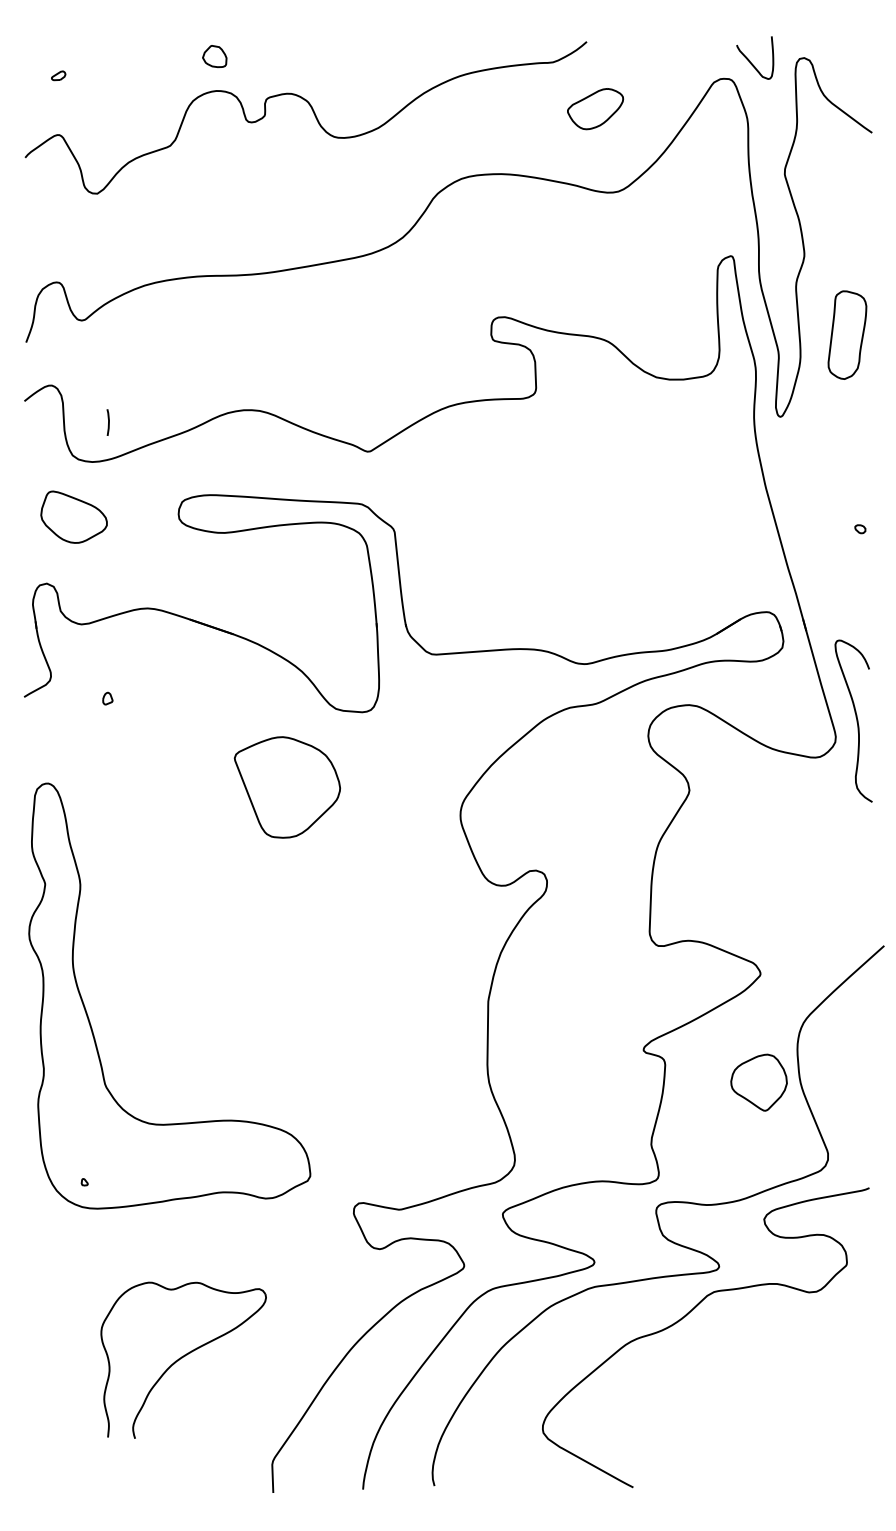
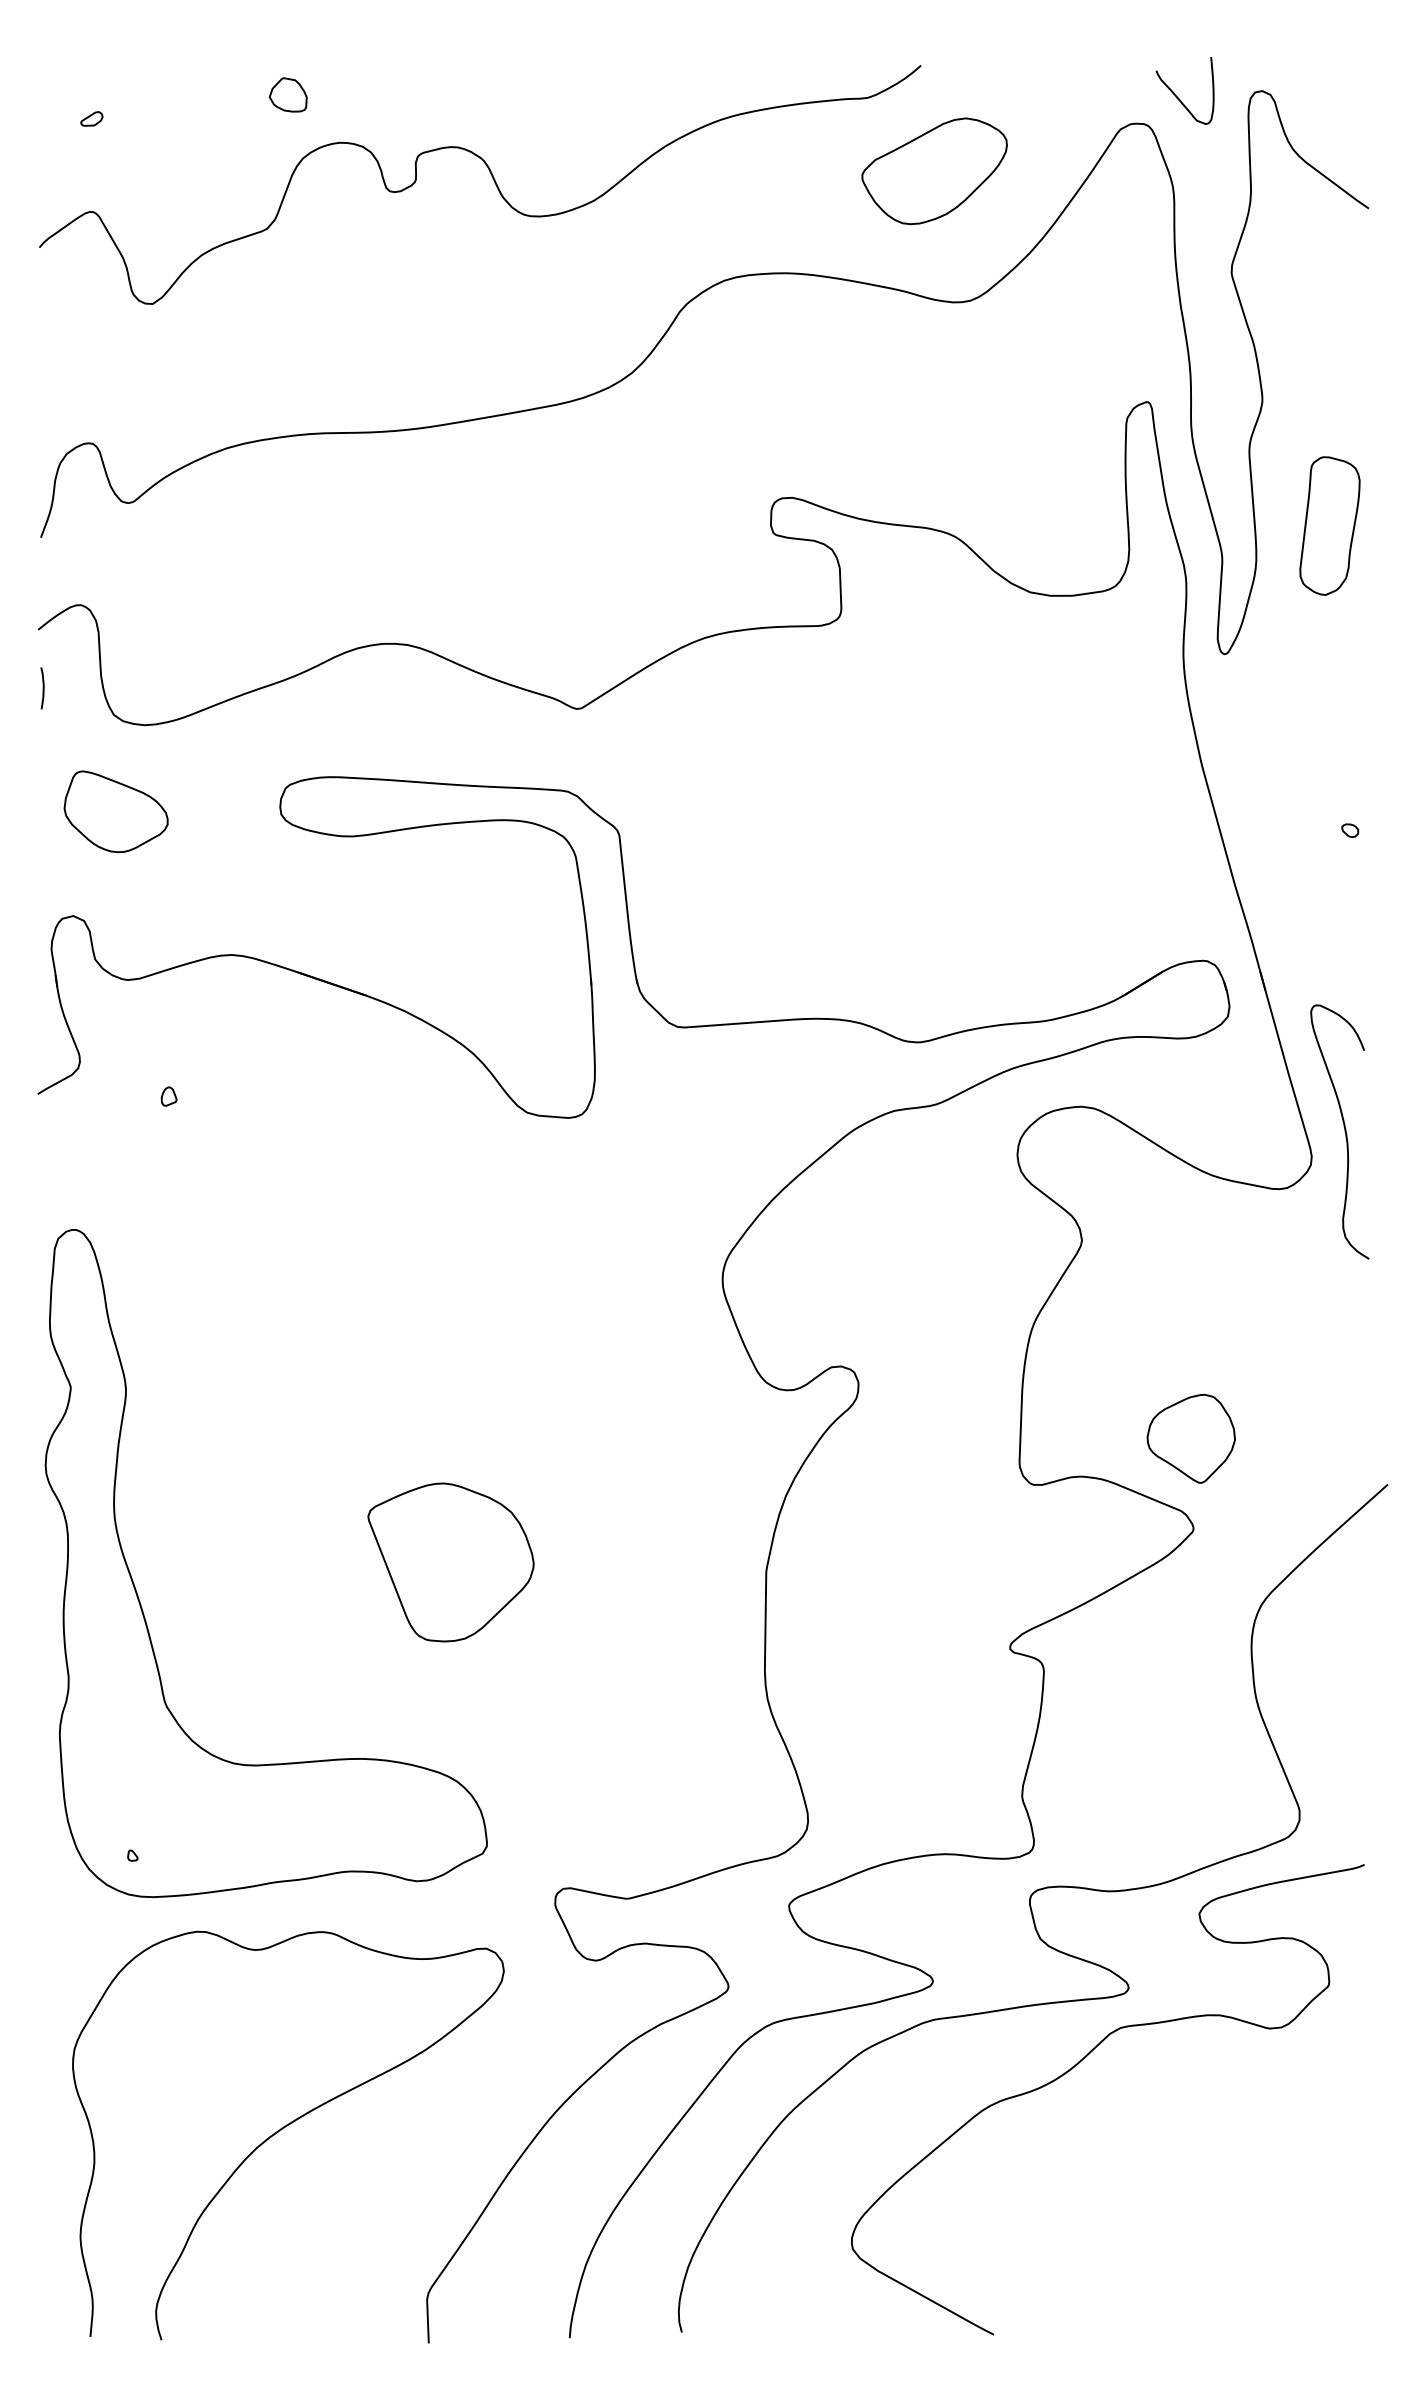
part: (214, 56) -> (287, 94), moved
part: (595, 108) -> (934, 170), size x1.67
line: (108, 422) -> (42, 688), moved
part: (286, 787) -> (449, 1562), moved
part: (758, 1082) -> (1190, 1438), moved
part: (183, 1360) -> (287, 2135), size x1.67

